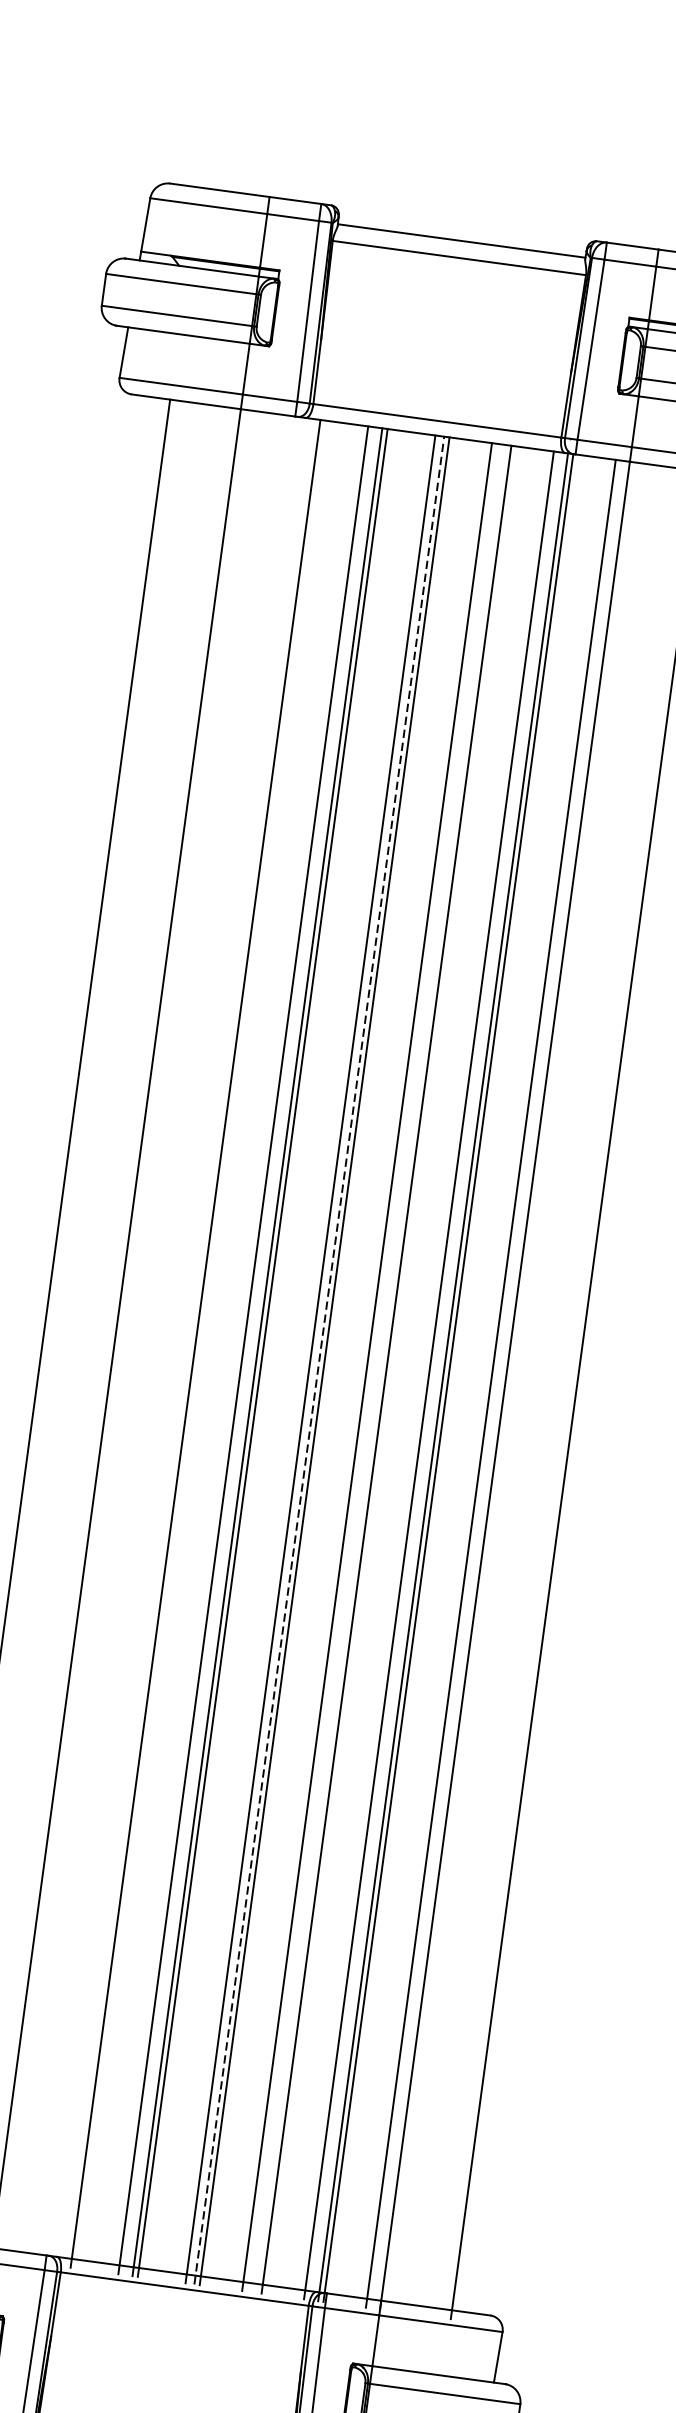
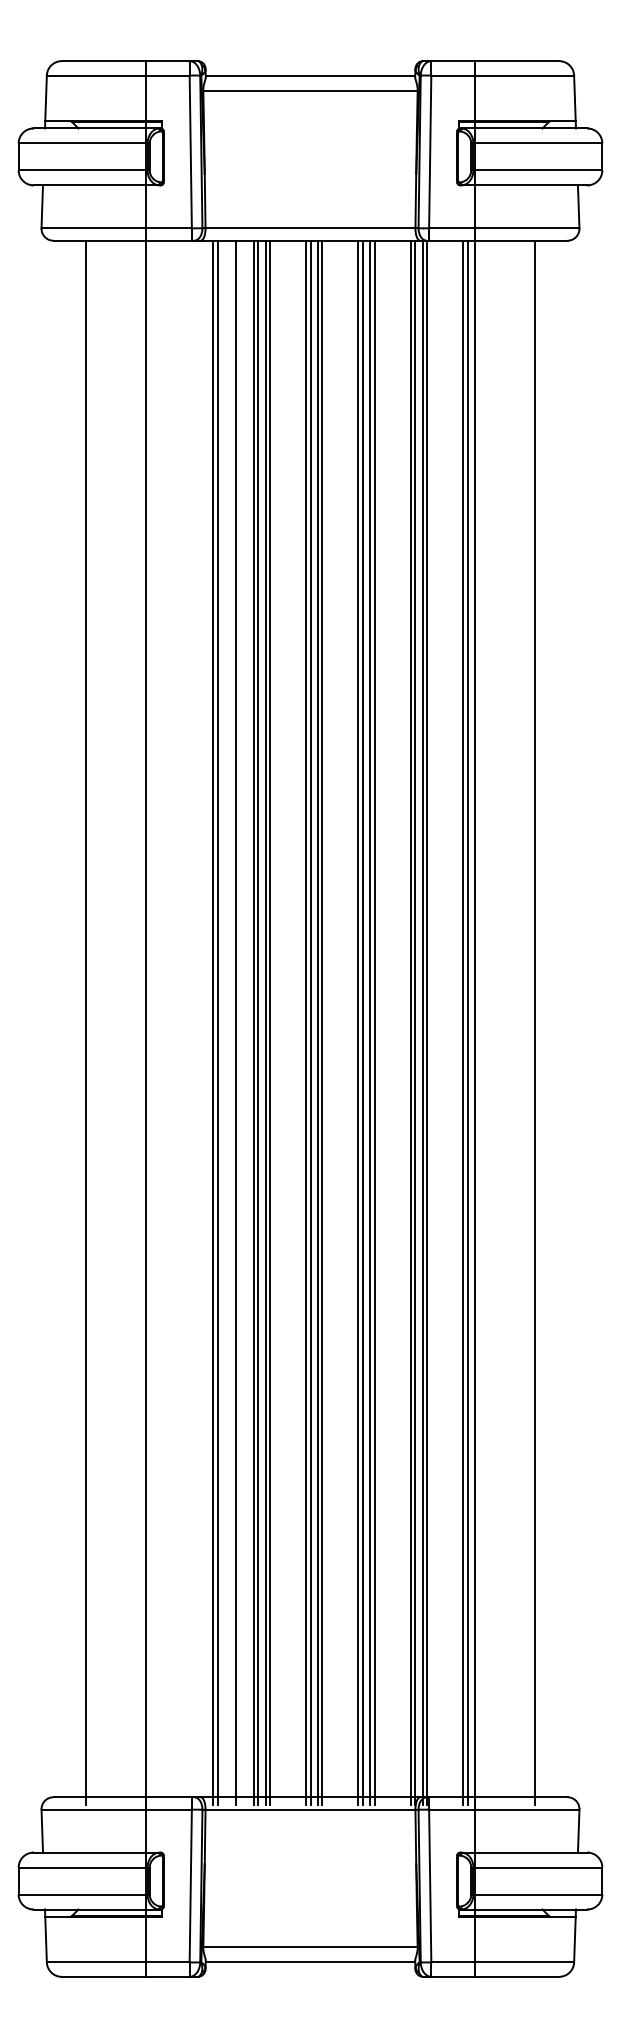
line: (200, 1344) -> (217, 1022), added
line: (221, 1347) -> (235, 1022), added
line: (249, 1350) -> (258, 1022), added
line: (305, 1358) -> (306, 1022), added
line: (318, 1360) -> (317, 1022), dashed -> solid
line: (371, 1367) -> (362, 1022), added
line: (381, 1368) -> (370, 1022), added
line: (434, 1375) -> (415, 1022), added
line: (496, 1384) -> (467, 1022), added

